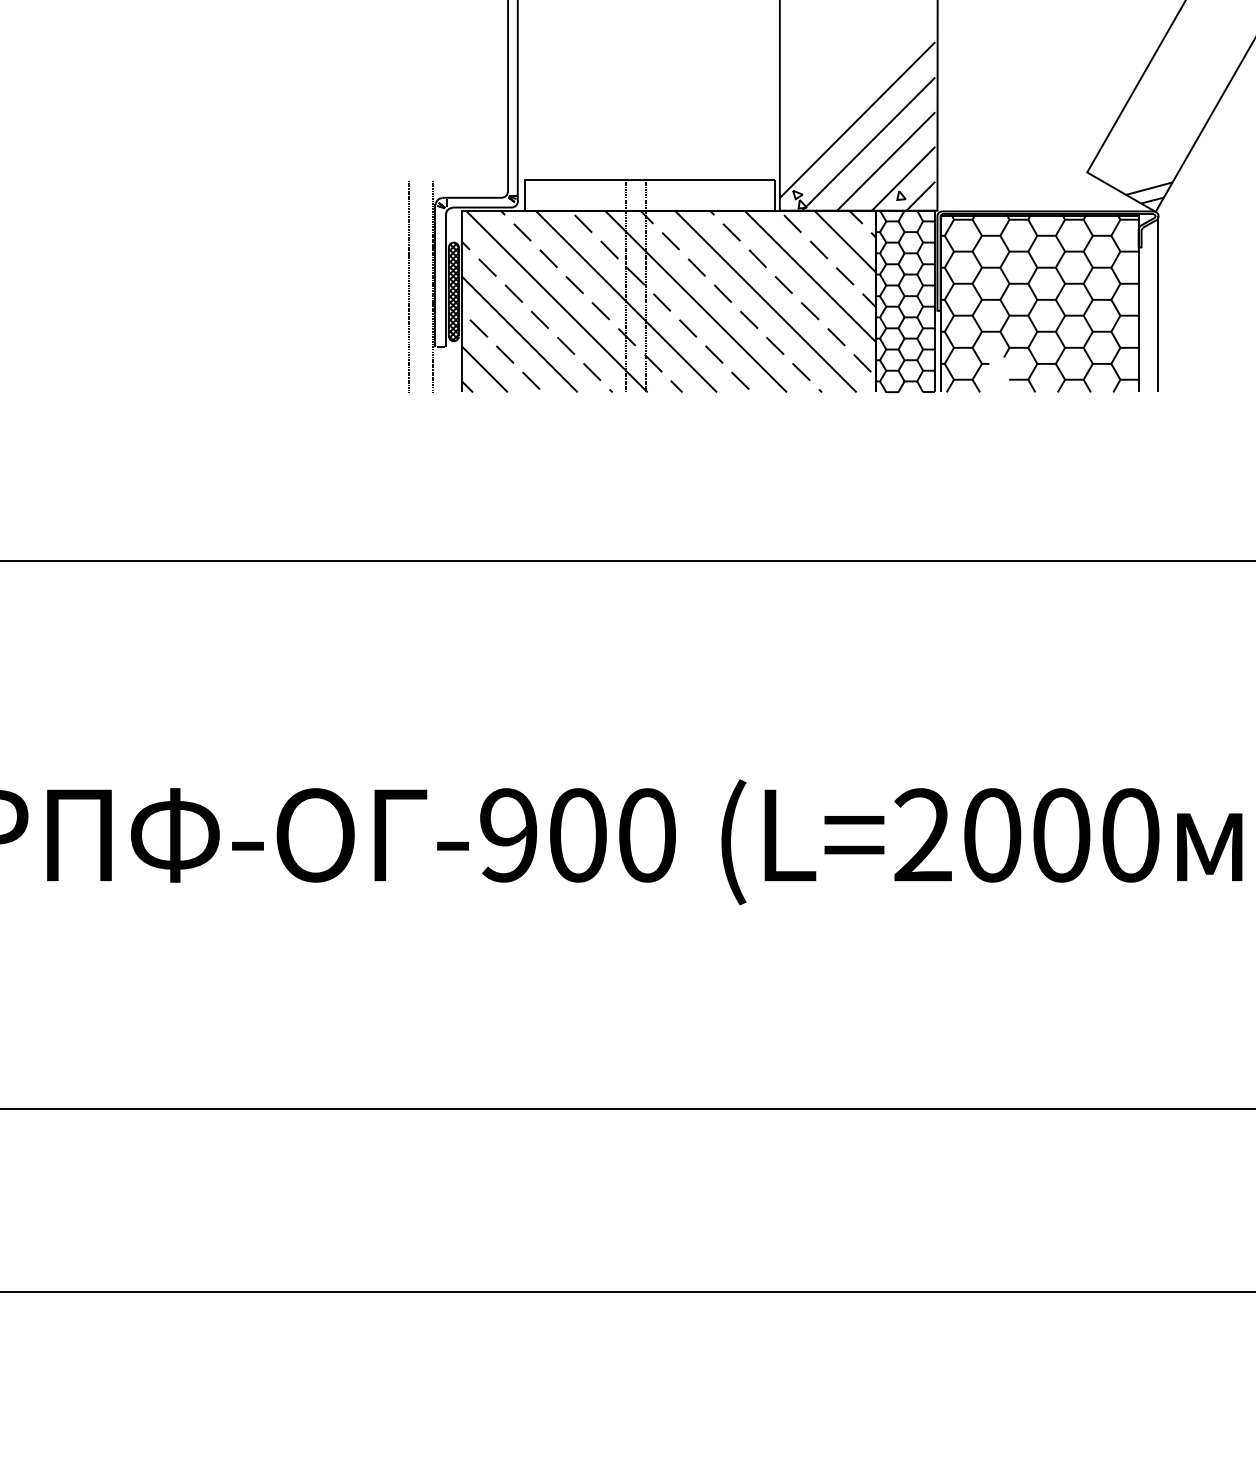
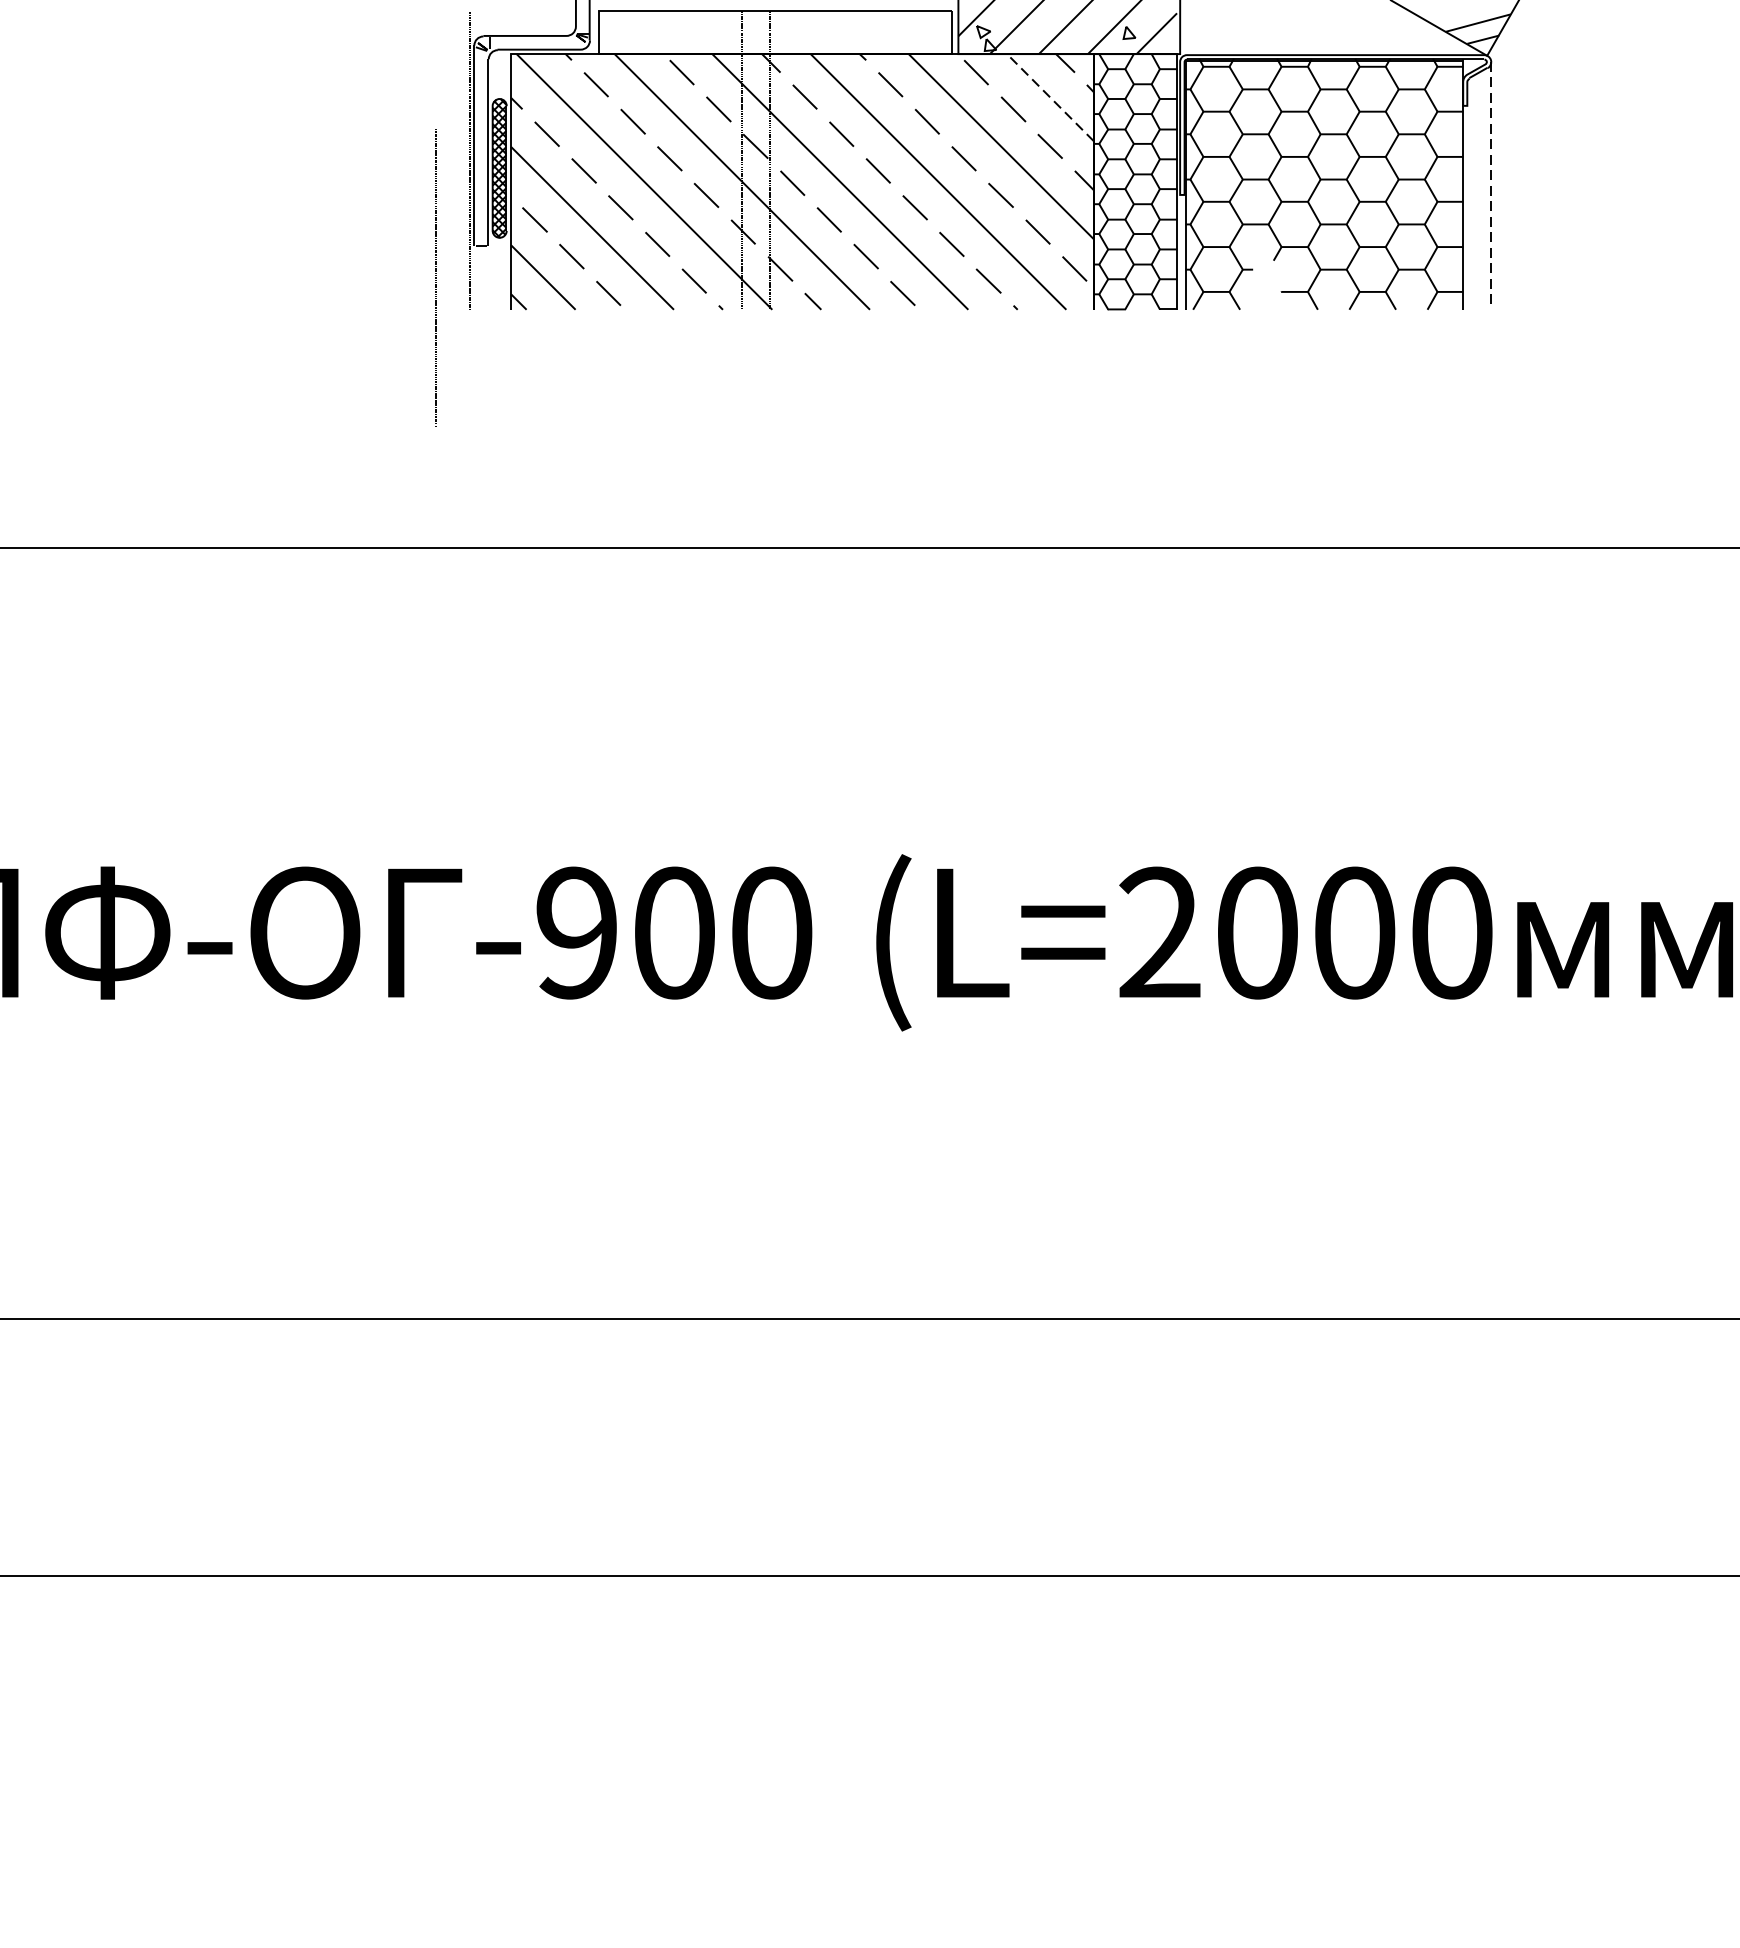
line: (845, 241) -> (1050, 97), solid -> dashed
line: (408, 286) -> (435, 277), moved
line: (1158, 304) -> (1491, 186), solid -> dashed

